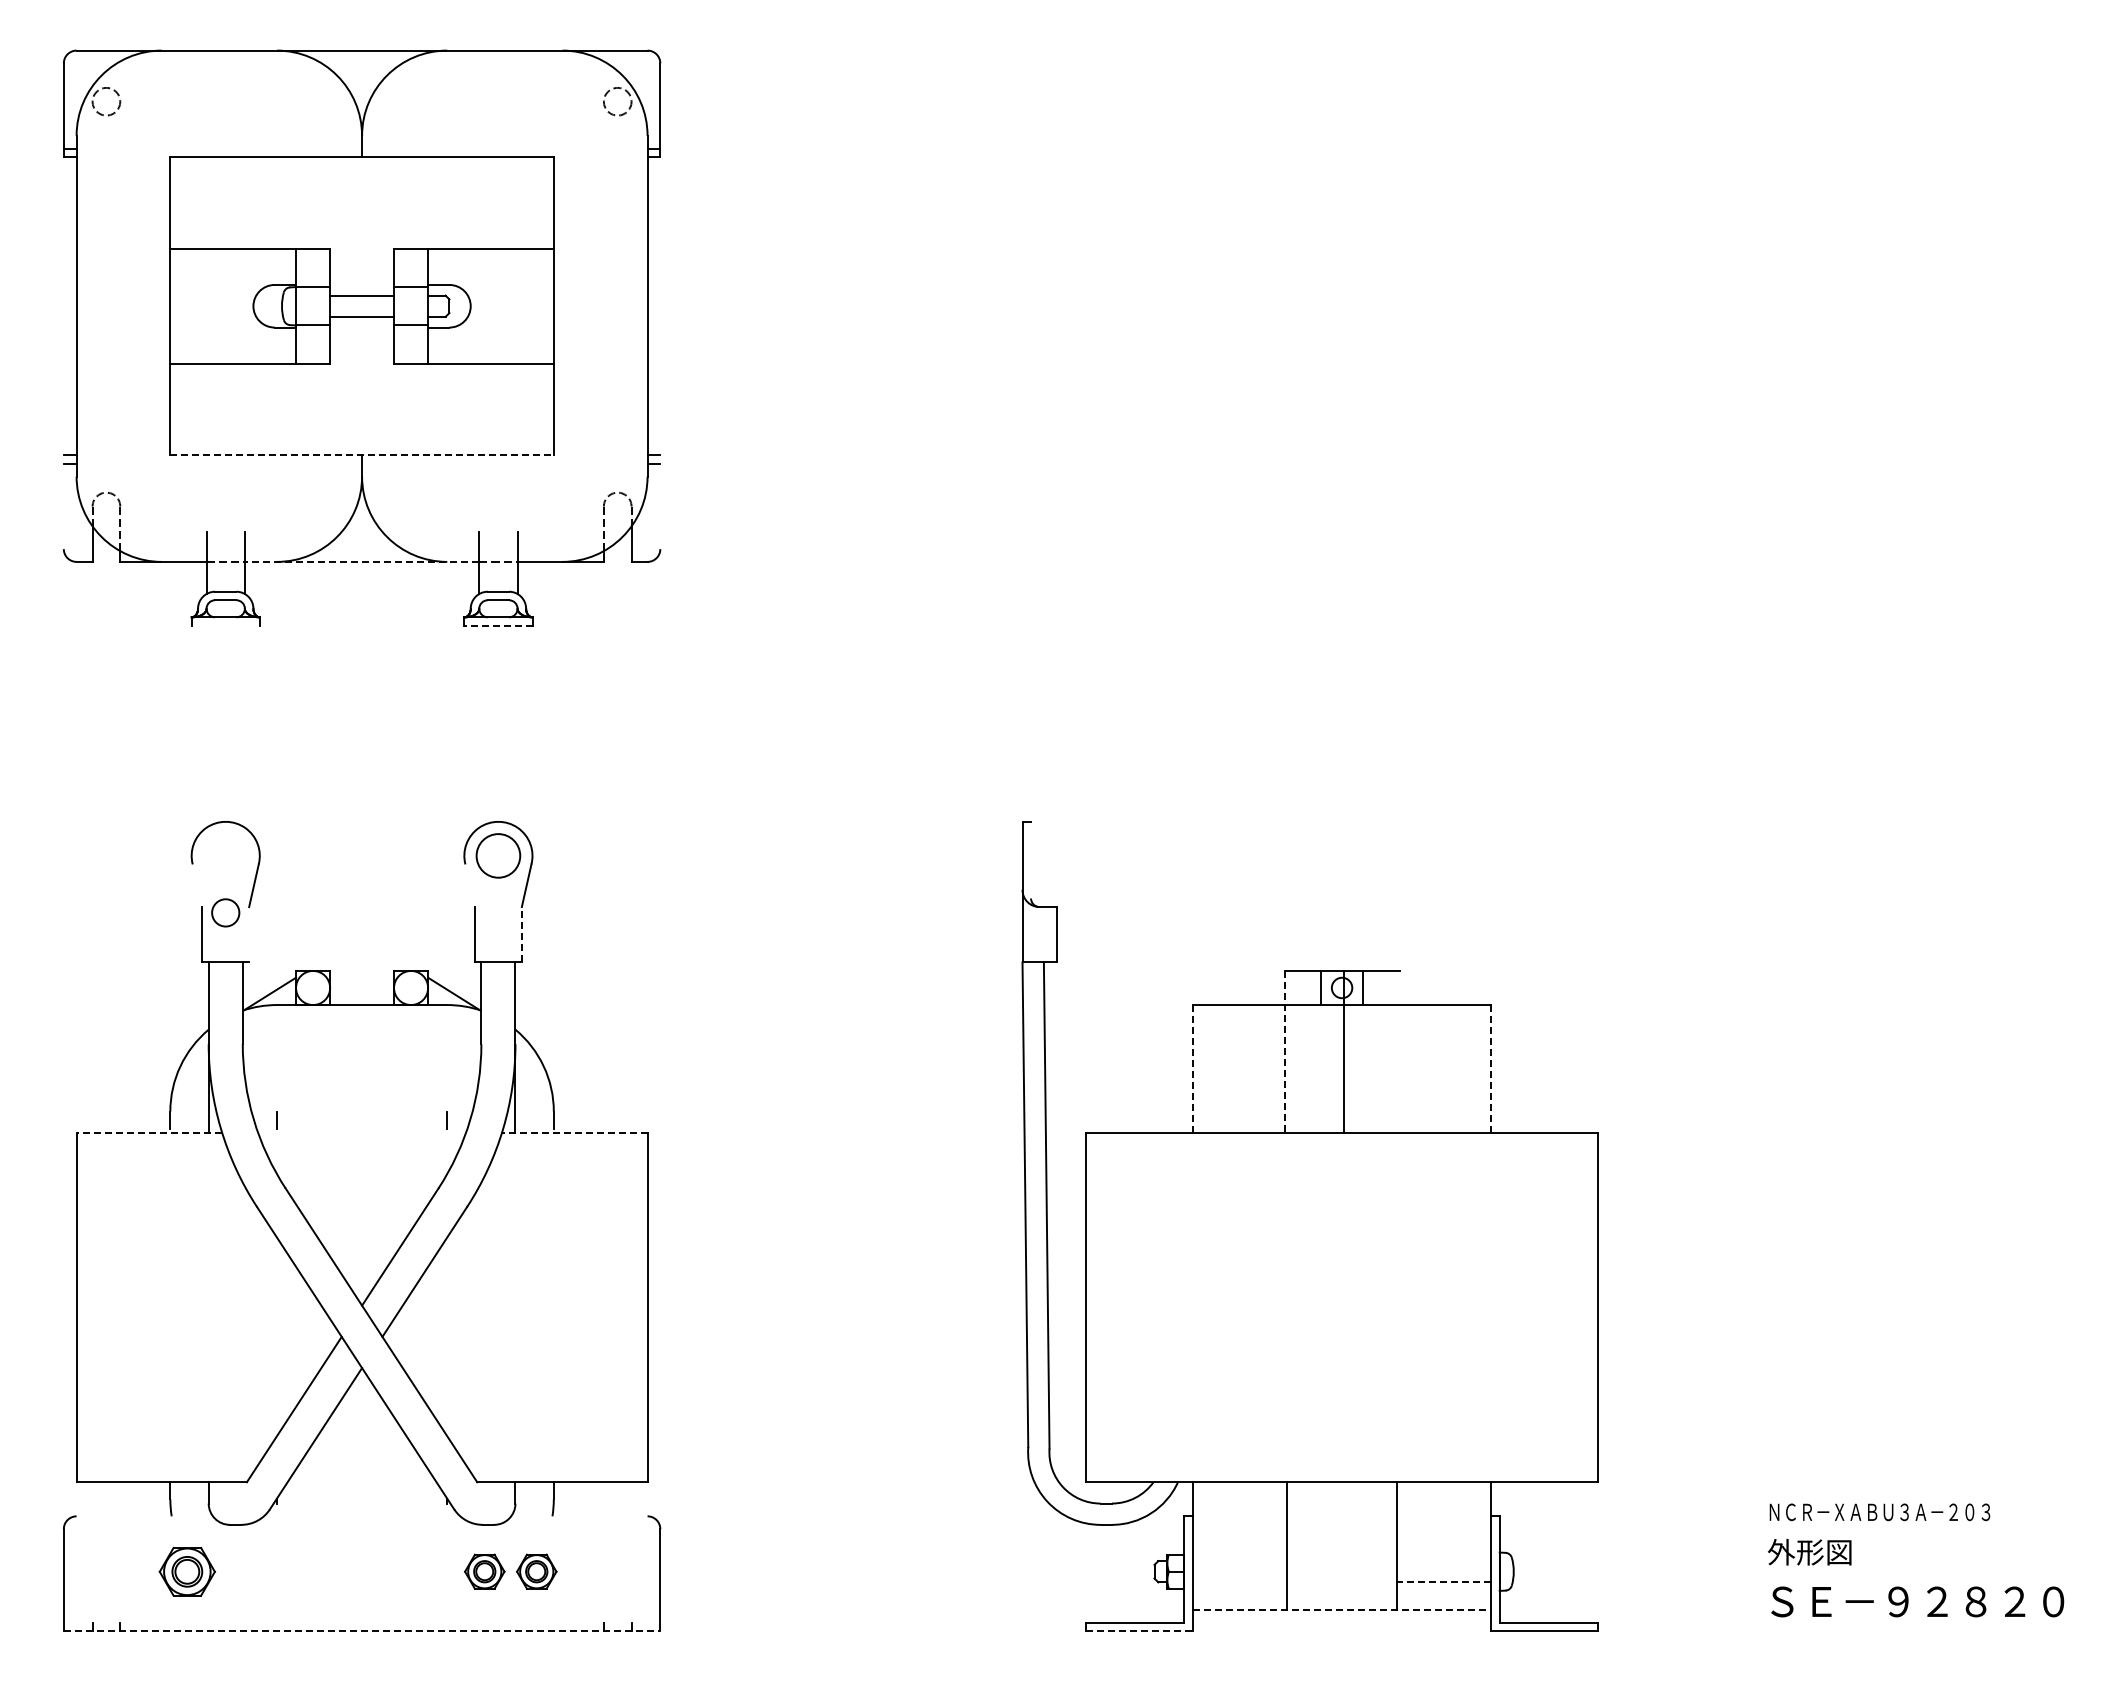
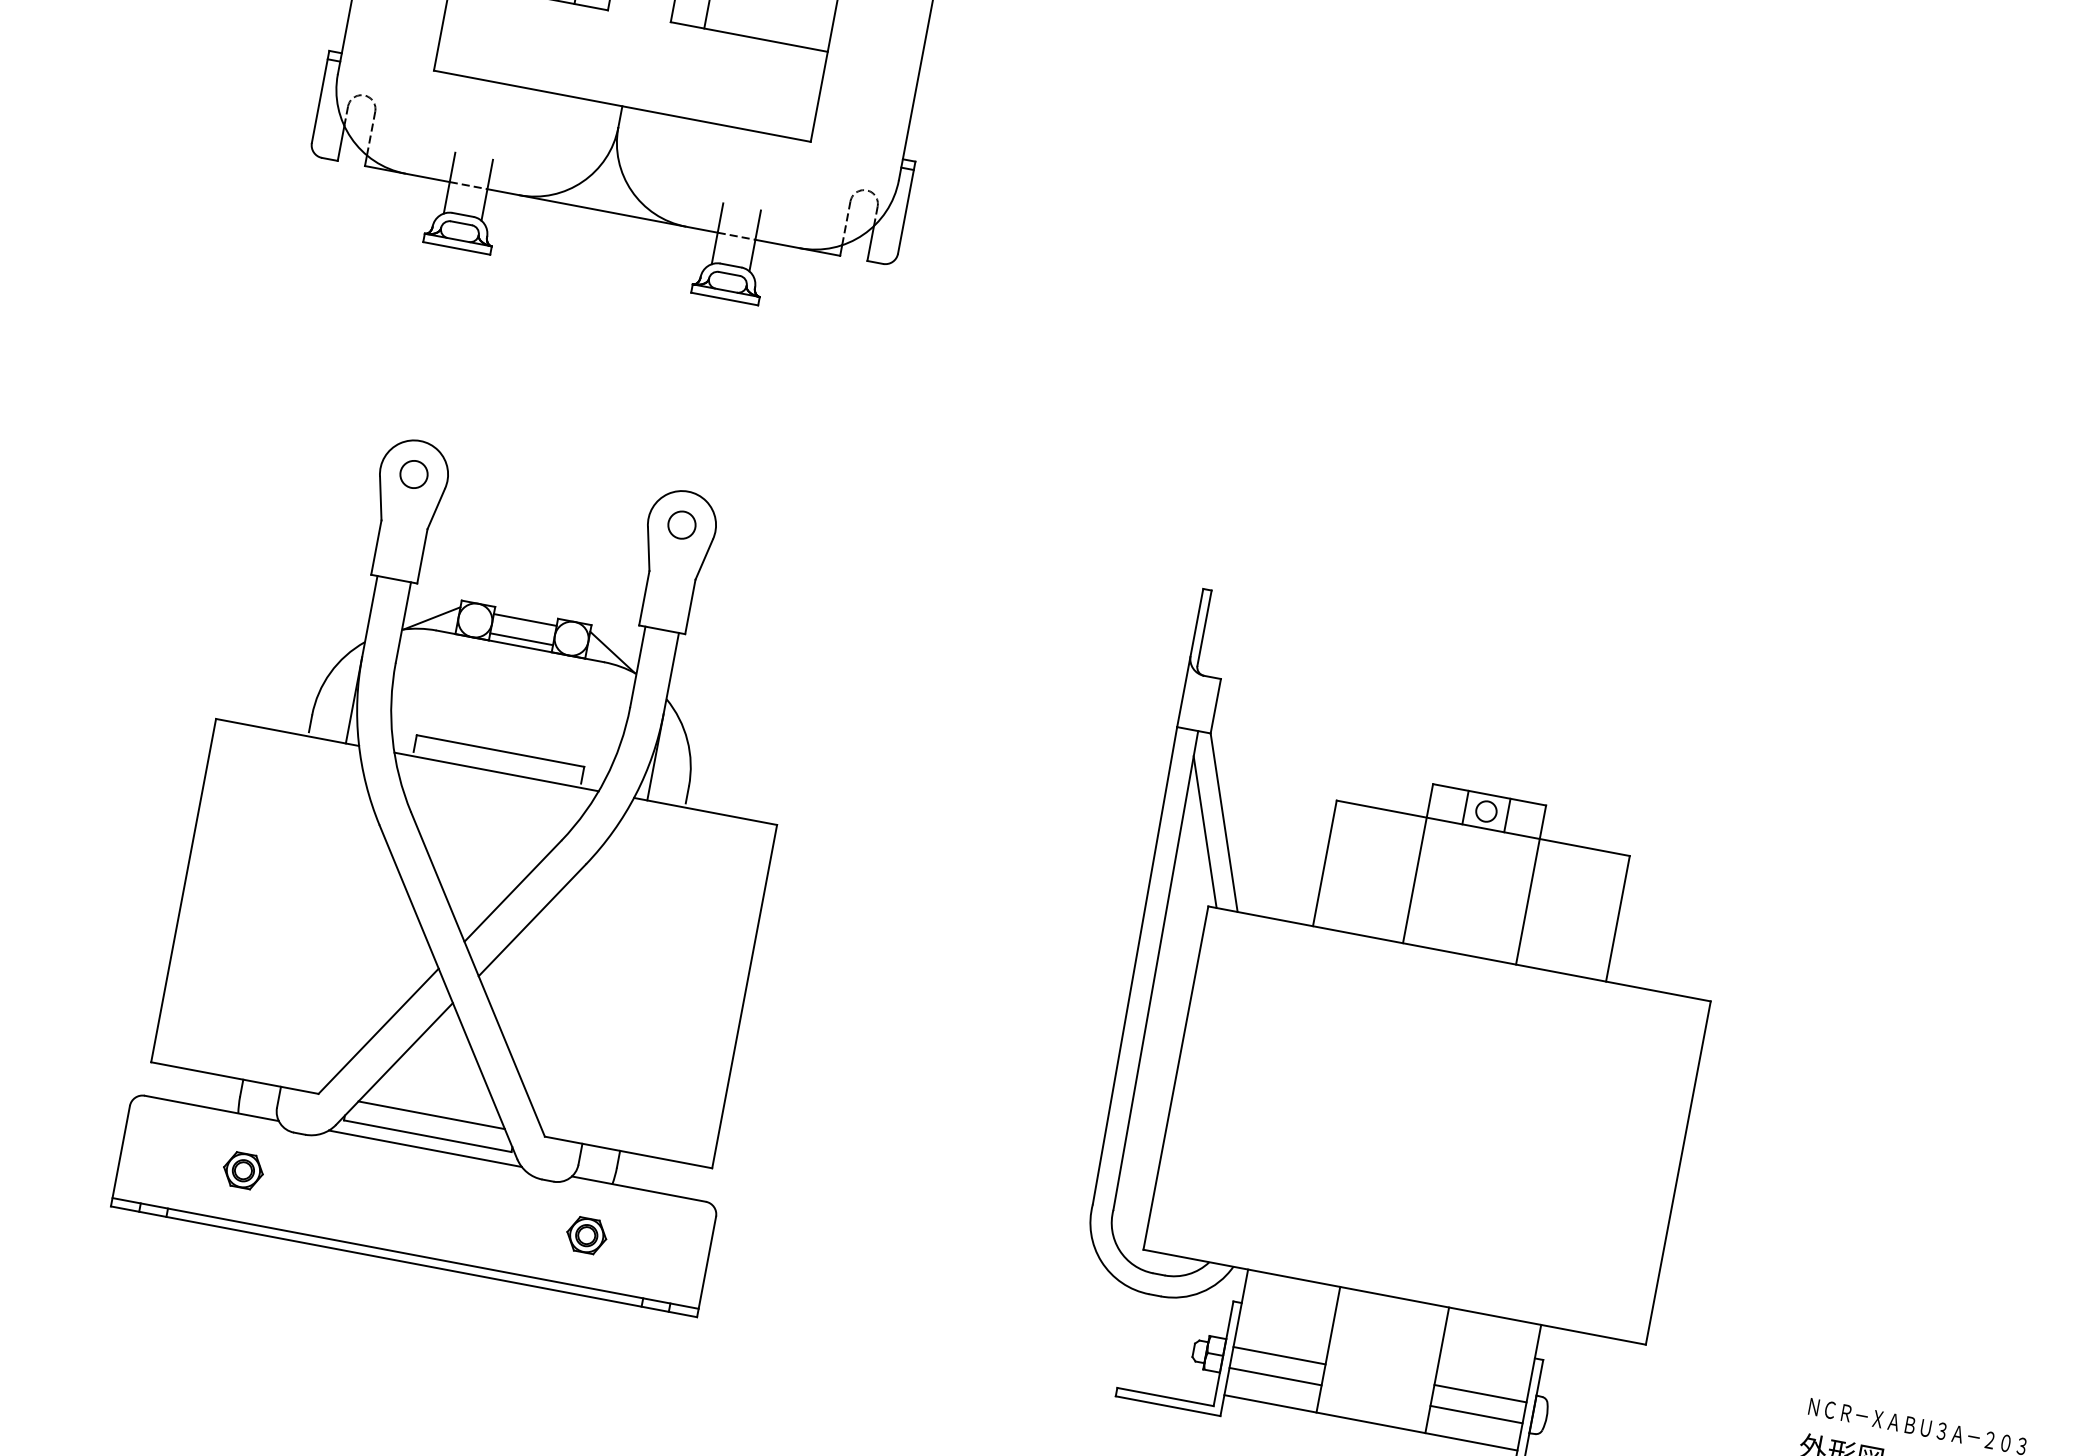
line: (362, 455) -> (622, 106), dashed -> solid
line: (63, 502) -> (320, 97), added
line: (660, 502) -> (906, 207), added
line: (361, 561) -> (602, 210), dashed -> solid
line: (225, 625) -> (456, 248), added
line: (497, 625) -> (723, 298), dashed -> solid
circle: (498, 855) -> (682, 524), size x0.62
line: (1031, 859) -> (1205, 627), added
line: (197, 885) -> (380, 498), added
line: (470, 885) -> (649, 549), added
circle: (225, 912) -> (413, 474), moved
line: (249, 934) -> (422, 556), added
line: (521, 934) -> (690, 606), dashed -> solid
line: (362, 978) -> (525, 620), added
line: (362, 997) -> (522, 639), added
line: (1086, 1047) -> (1224, 822), added
line: (1284, 1051) -> (1418, 863), dashed -> solid
line: (1343, 1051) -> (1531, 884), moved
line: (1069, 1060) -> (1205, 832), added
line: (1192, 1068) -> (1324, 862), dashed -> solid
line: (1491, 1068) -> (1618, 918), dashed -> solid
line: (361, 1111) -> (499, 750), added
line: (149, 1132) -> (287, 732), dashed -> solid
line: (362, 1132) -> (497, 771), added
line: (574, 1132) -> (705, 811), dashed -> solid
line: (361, 1482) -> (431, 1115), added
line: (361, 1503) -> (427, 1136), added
line: (144, 1516) -> (211, 1108), added
line: (361, 1516) -> (424, 1148), added
line: (579, 1516) -> (638, 1189), added
line: (1239, 1561) -> (1279, 1356), added
line: (1444, 1561) -> (1480, 1394), added
part: (187, 1571) -> (243, 1170), size x0.71
part: (484, 1571) -> (535, 1225), removed
line: (1239, 1582) -> (1275, 1376), added
line: (1444, 1582) -> (1476, 1414), dashed -> solid
line: (1342, 1610) -> (1371, 1423), dashed -> solid
line: (361, 1622) -> (405, 1252), added
line: (362, 1631) -> (404, 1262), dashed -> solid
line: (1140, 1631) -> (1168, 1406), dashed -> solid

